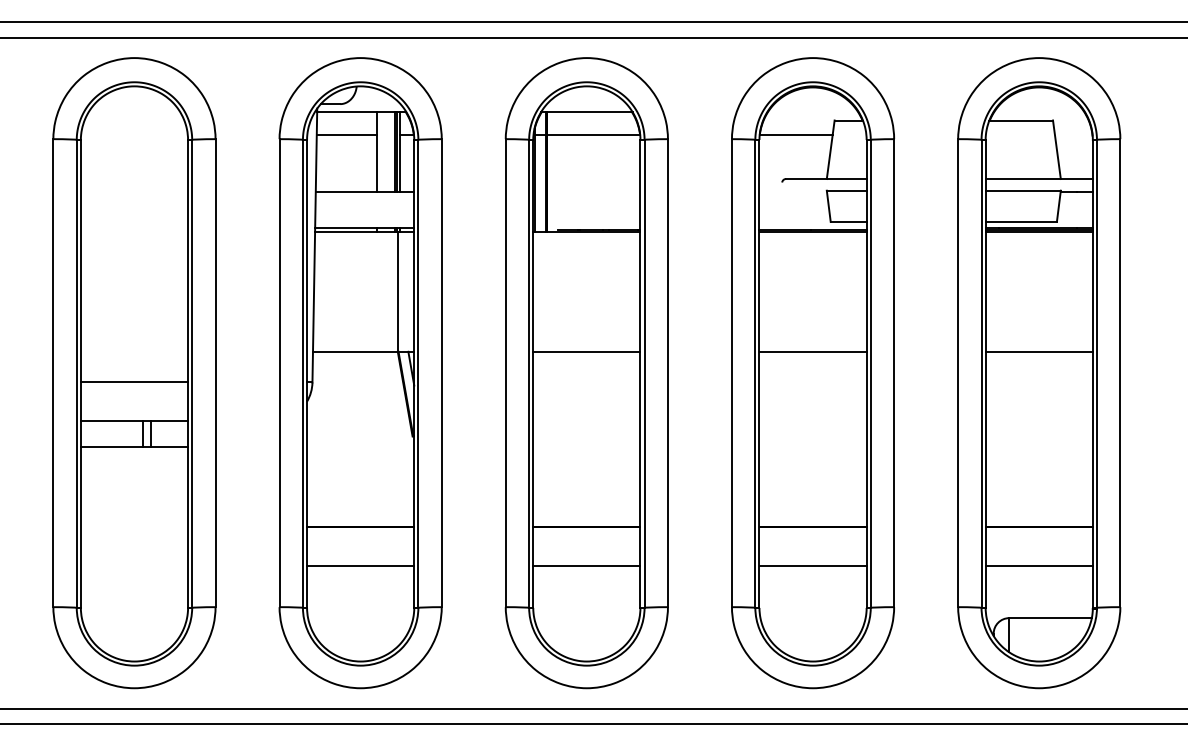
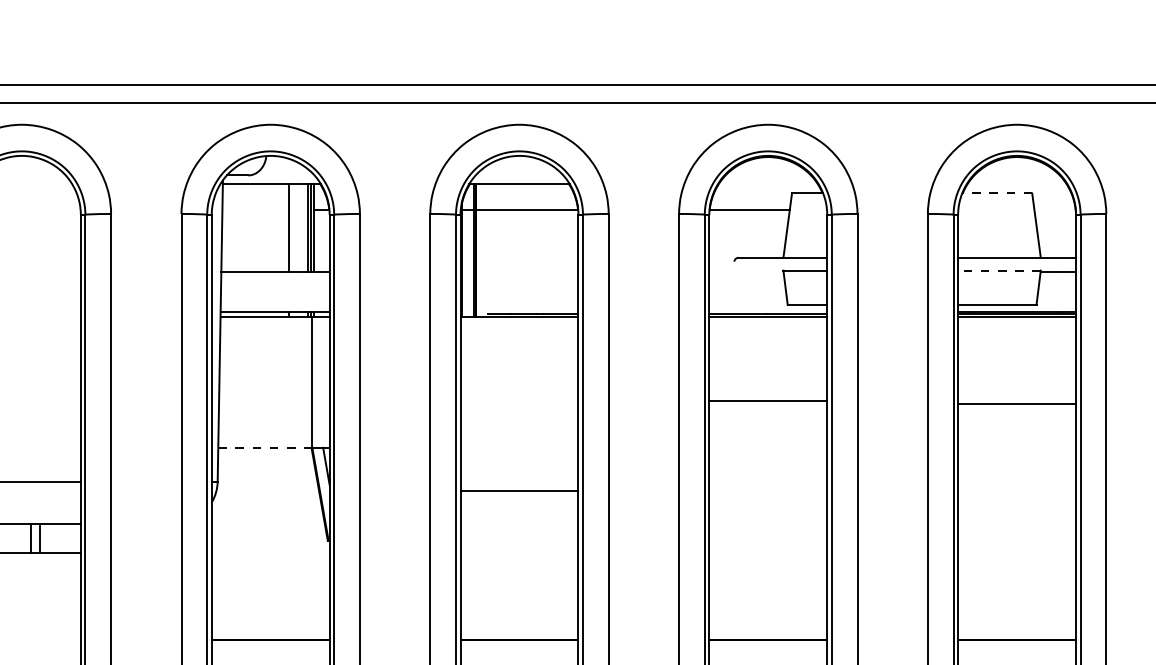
line: (1021, 120) -> (997, 193), solid -> dashed
line: (346, 135) -> (255, 209), removed
line: (1023, 190) -> (999, 270), solid -> dashed
line: (355, 351) -> (265, 447), solid -> dashed
line: (586, 351) -> (519, 490), moved
line: (812, 351) -> (767, 400), moved
line: (1038, 351) -> (1016, 403), moved

